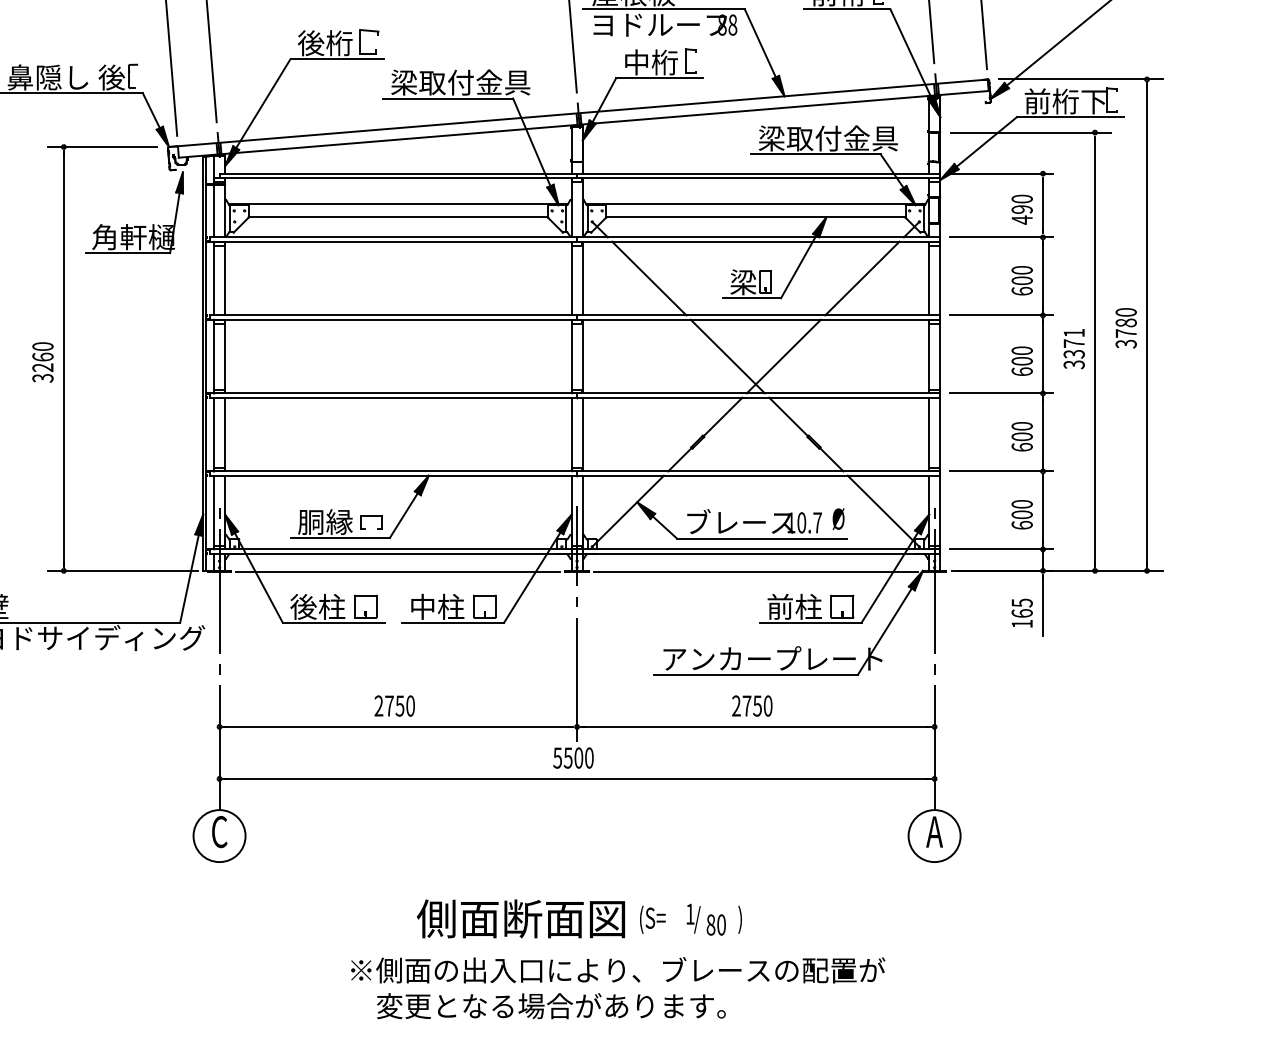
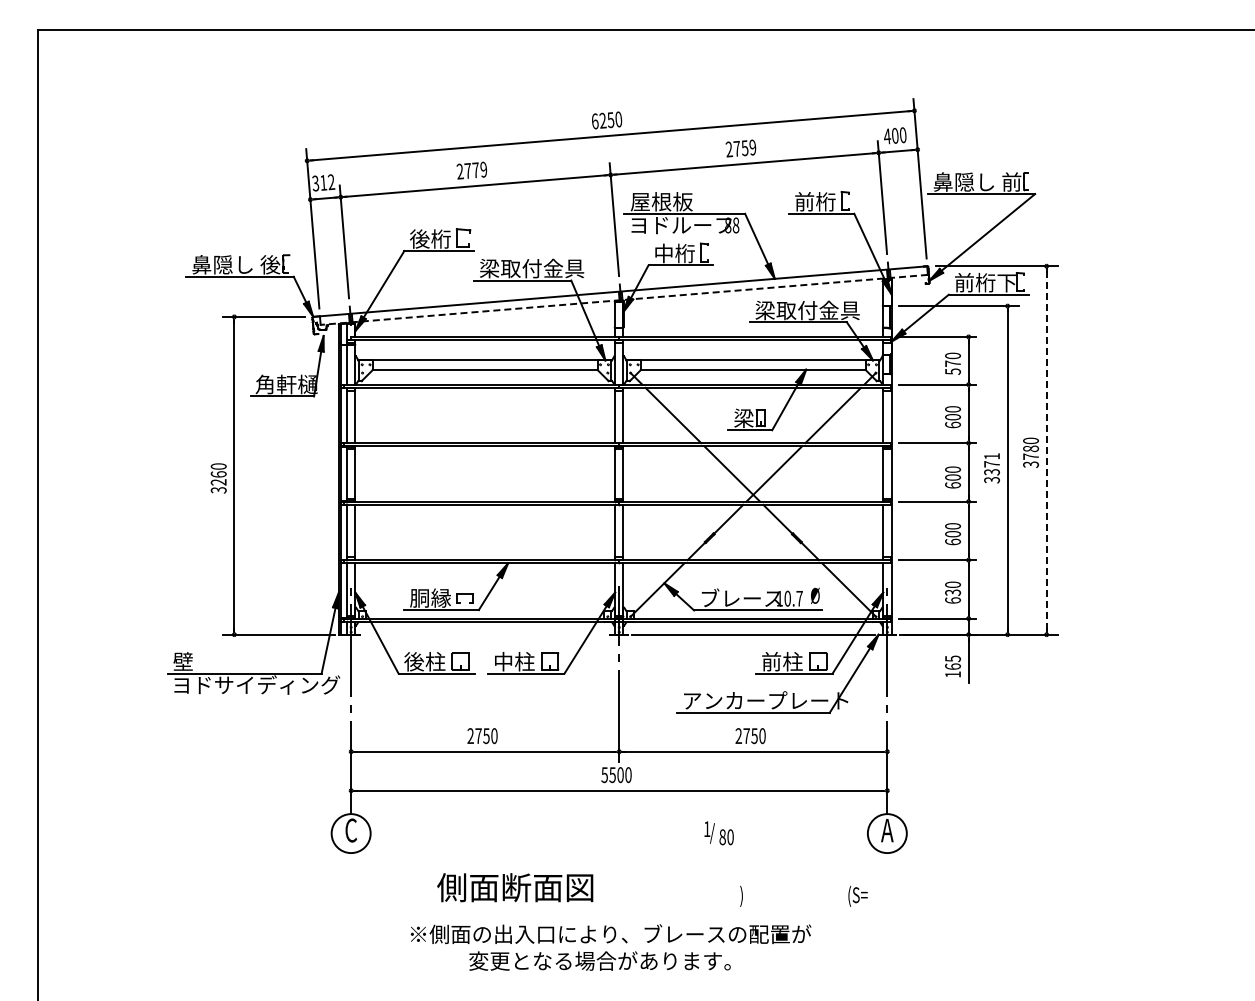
line: (584, 123) -> (624, 299), solid -> dashed
text: (1022, 214) -> (953, 367), 490 -> 570
line: (1146, 326) -> (1046, 451), solid -> dashed
text: (1021, 514) -> (952, 592), 600 -> 630
line: (397, 571) -> (484, 635), removed
text: (521, 918) -> (515, 887), moved
text: (652, 918) -> (857, 895), moved
text: (705, 919) -> (718, 833), moved
text: (617, 969) -> (610, 933), moved

